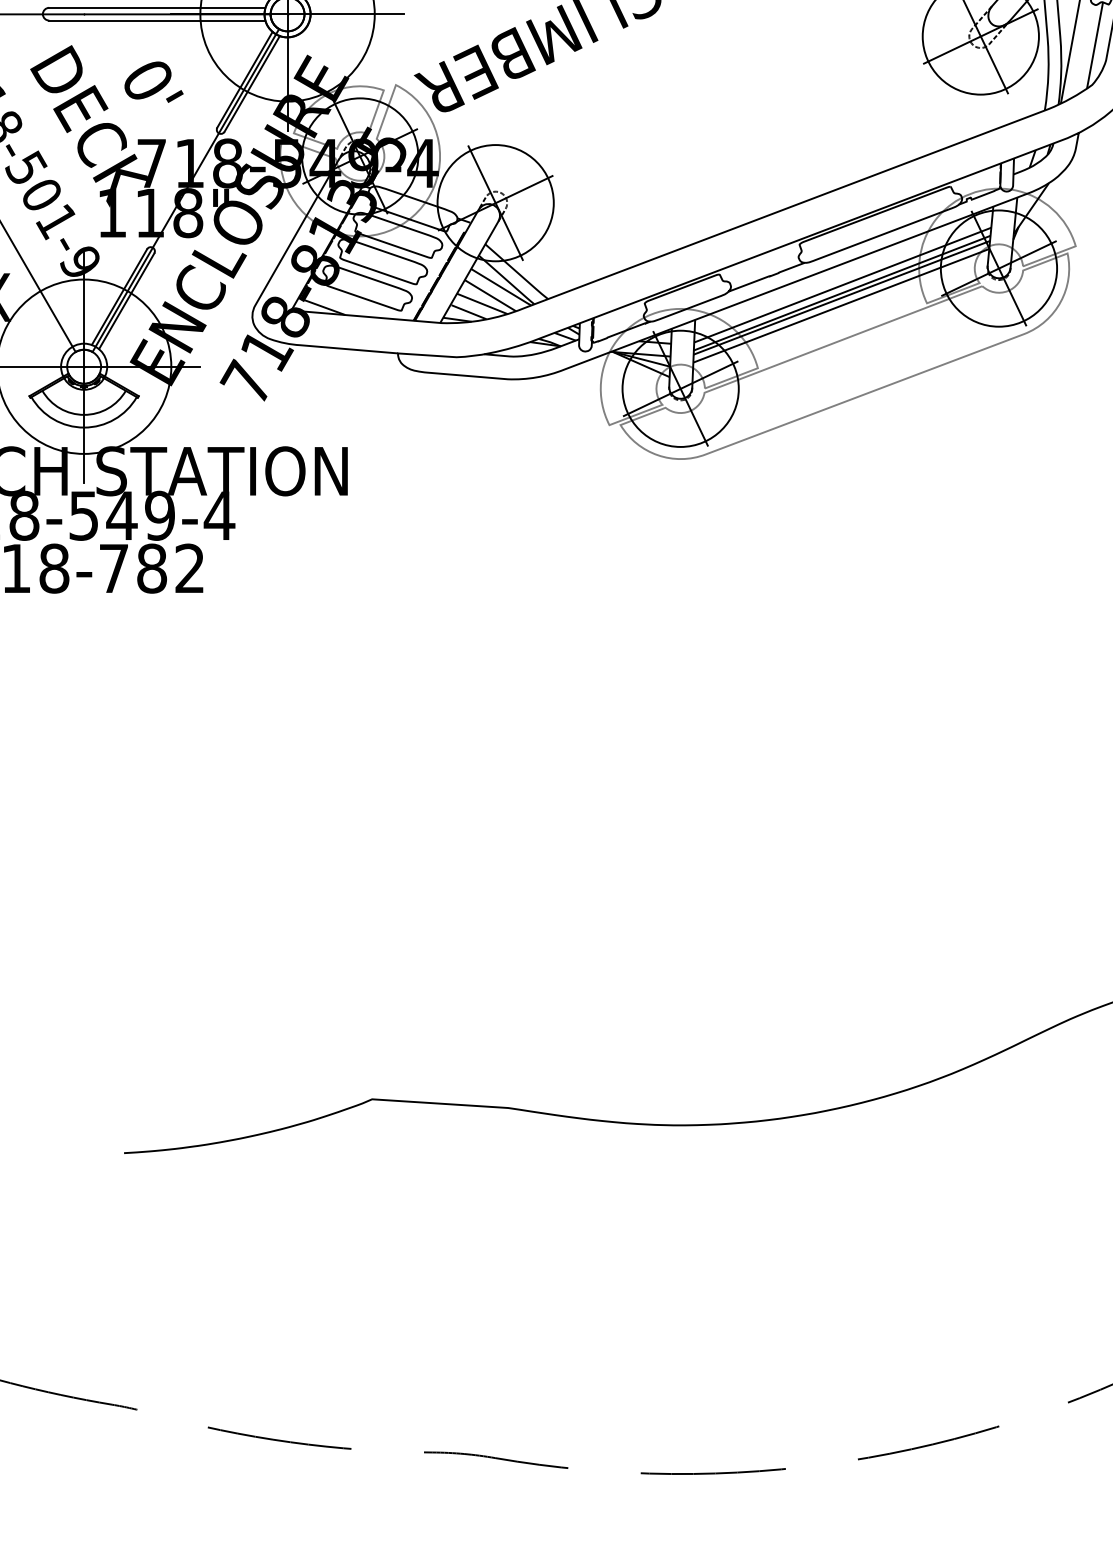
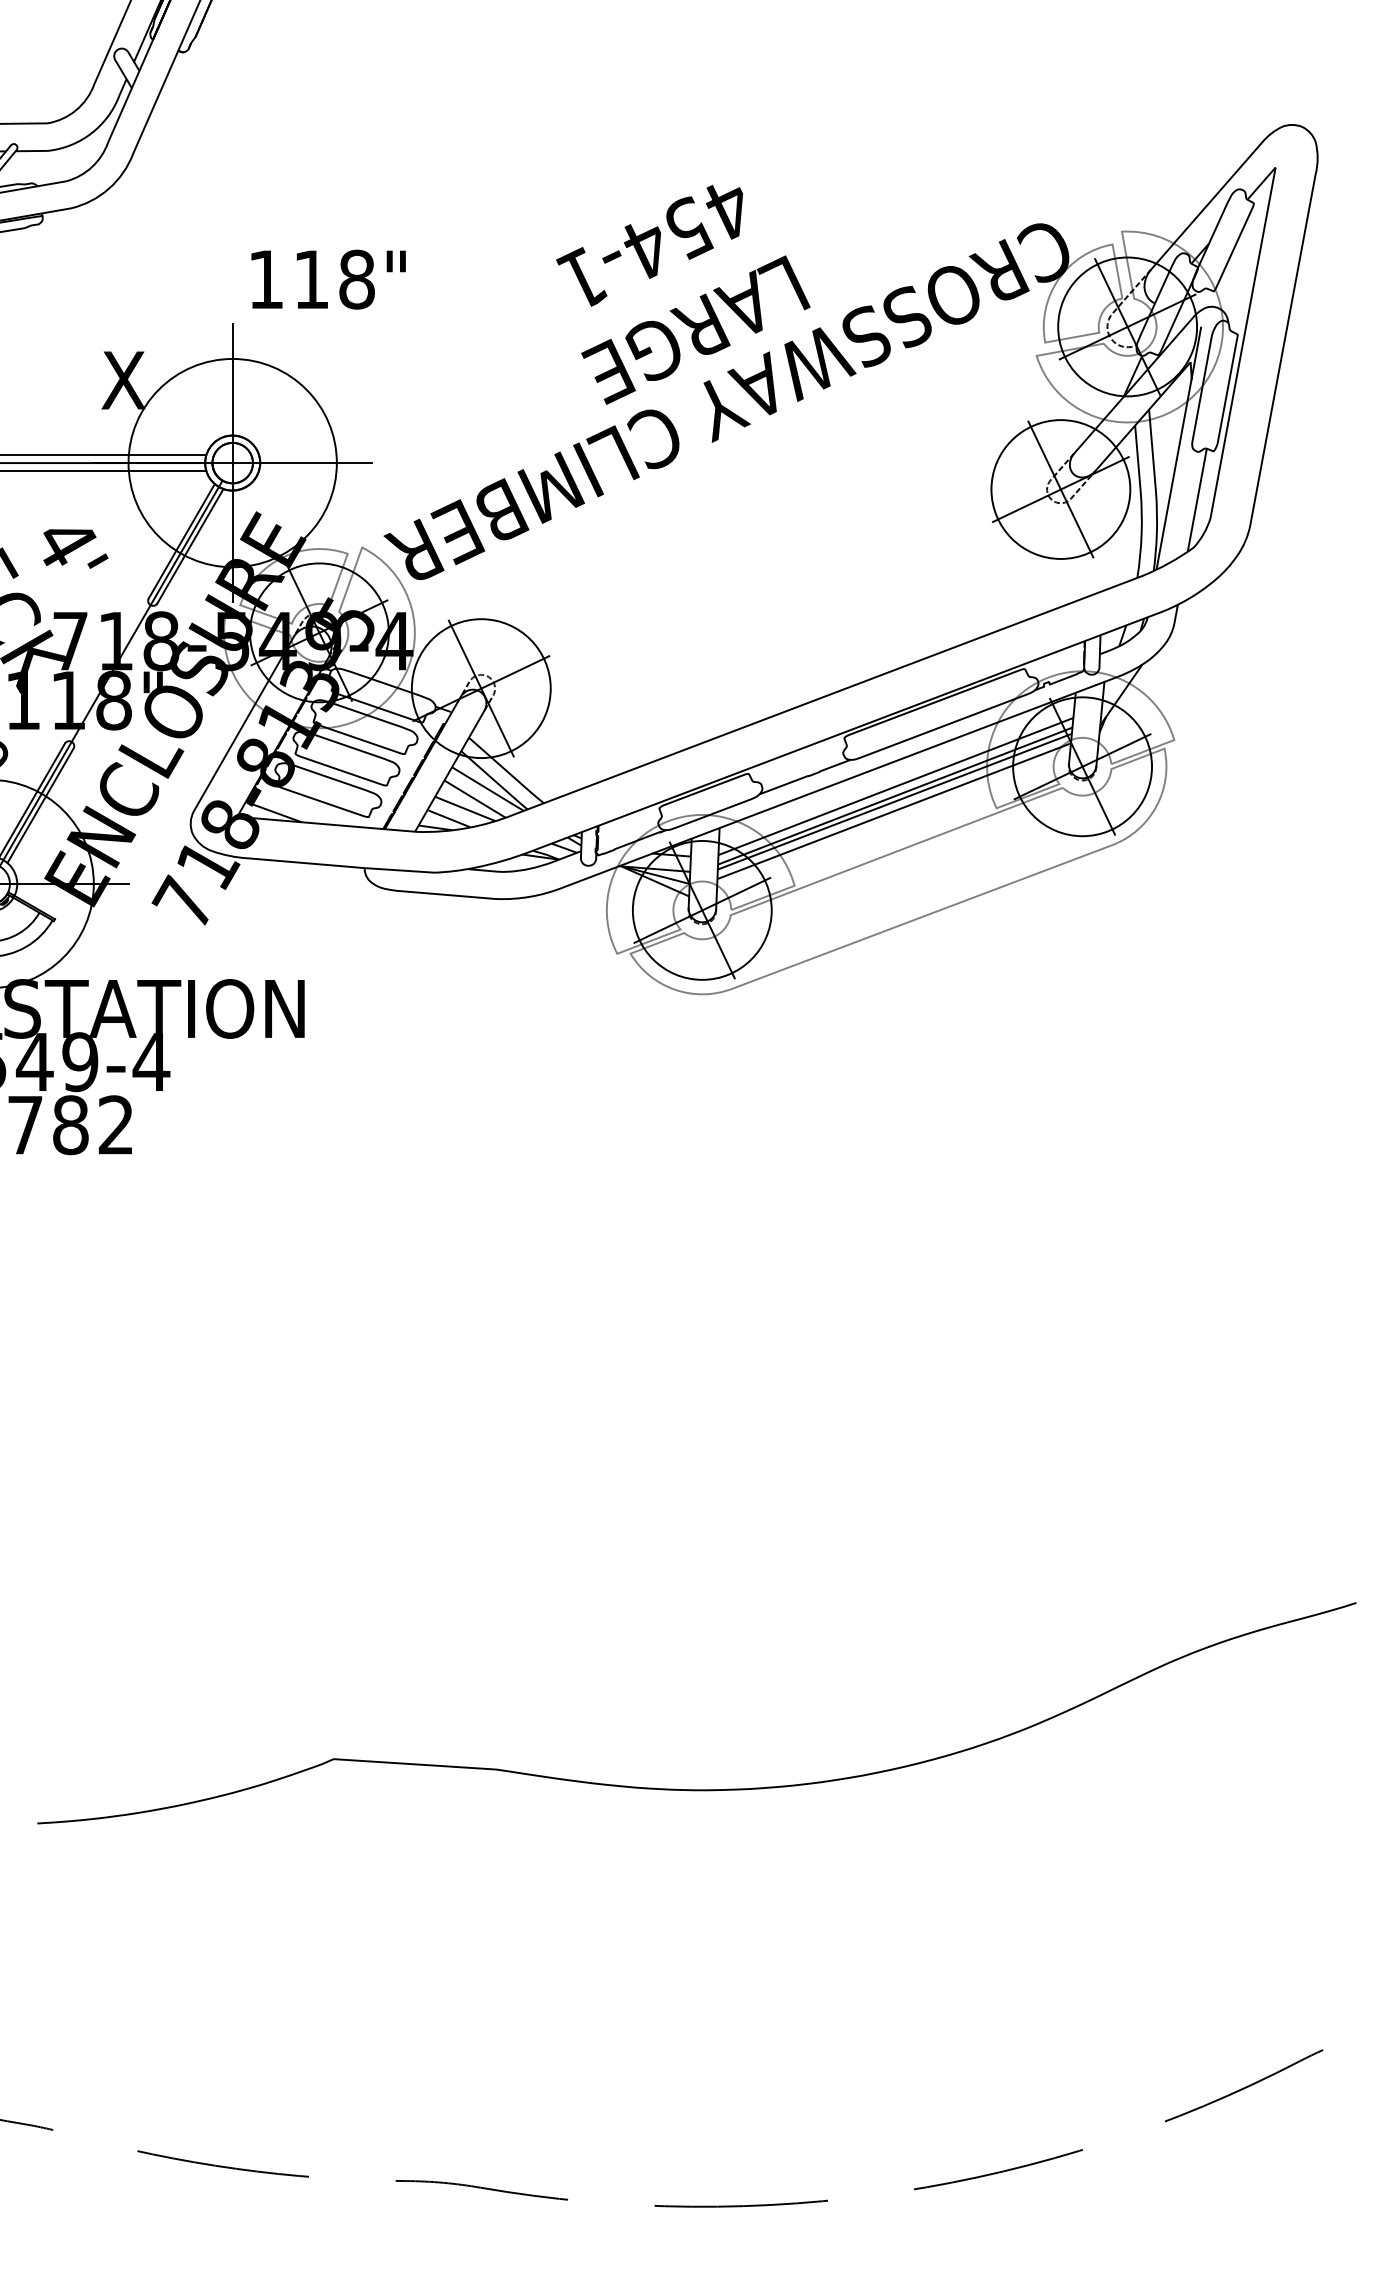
text: (149, 80) -> (67, 542), 0' -> 4'

